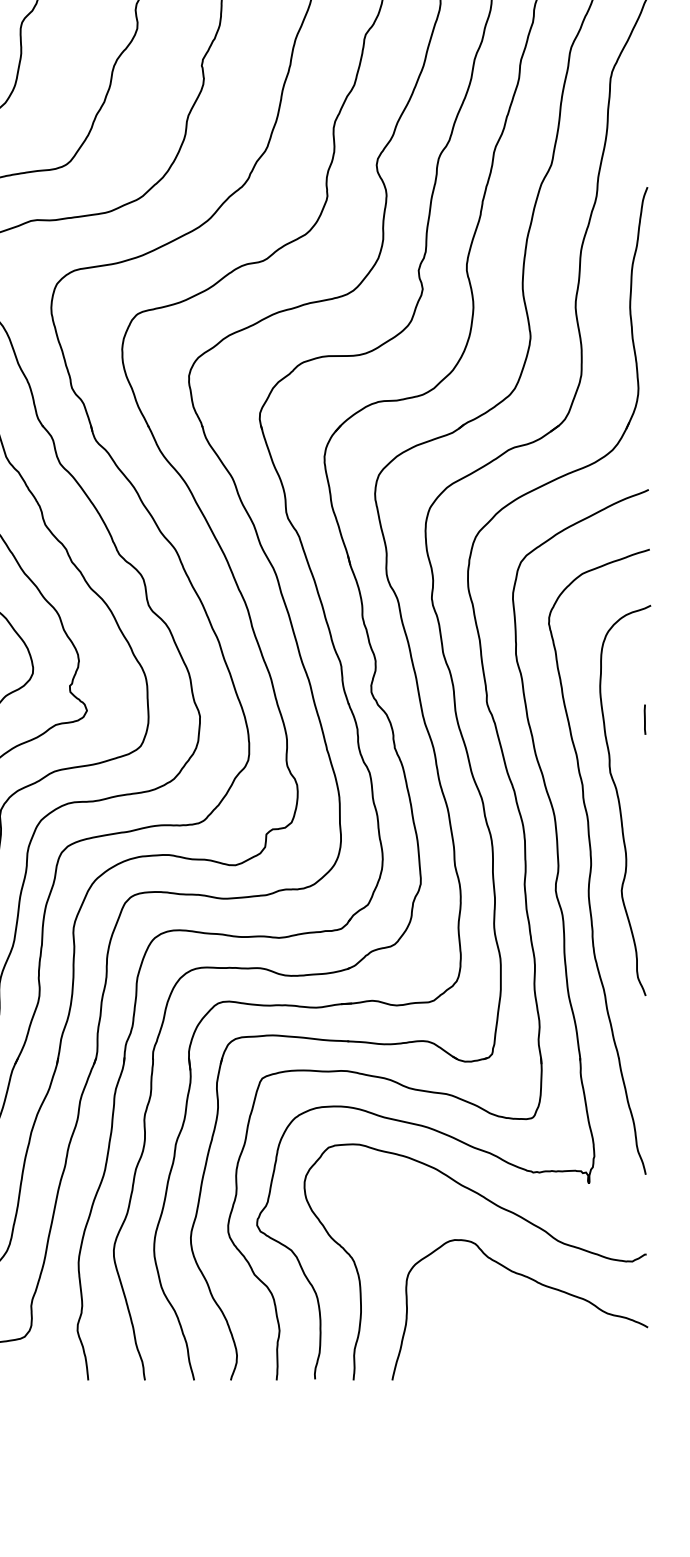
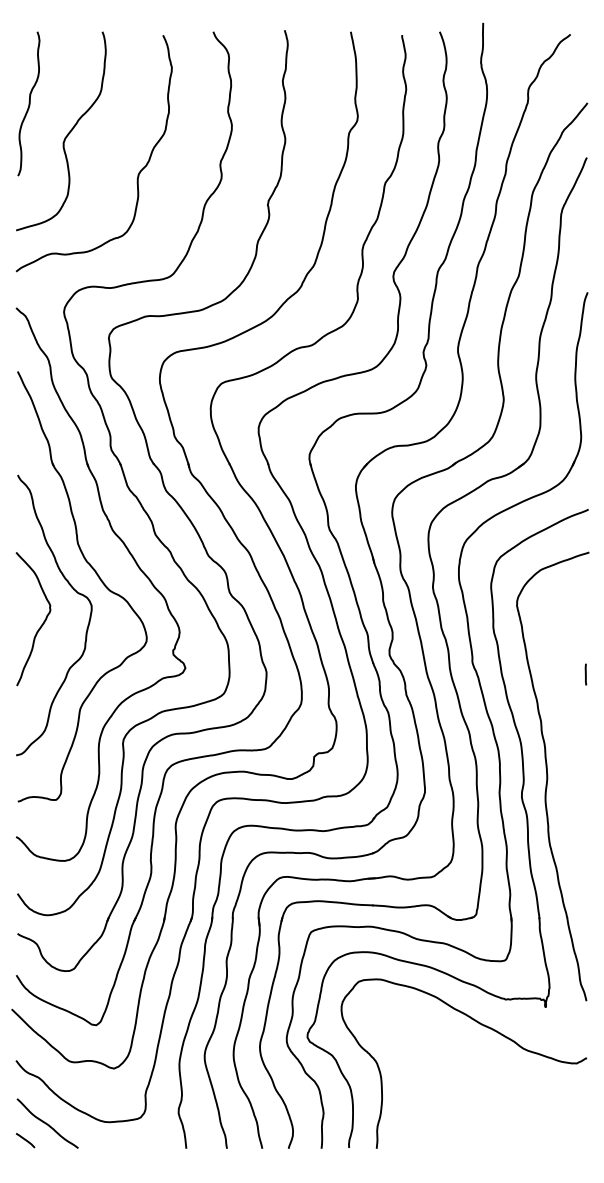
curve: (620, 801) -> (568, 733), removed
curve: (531, 1281) -> (504, 1077), removed

